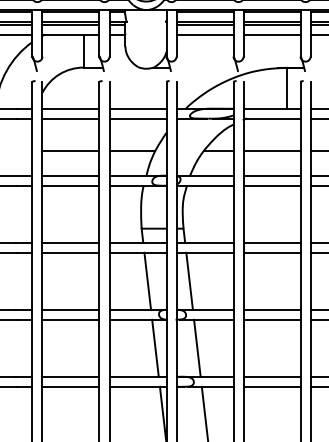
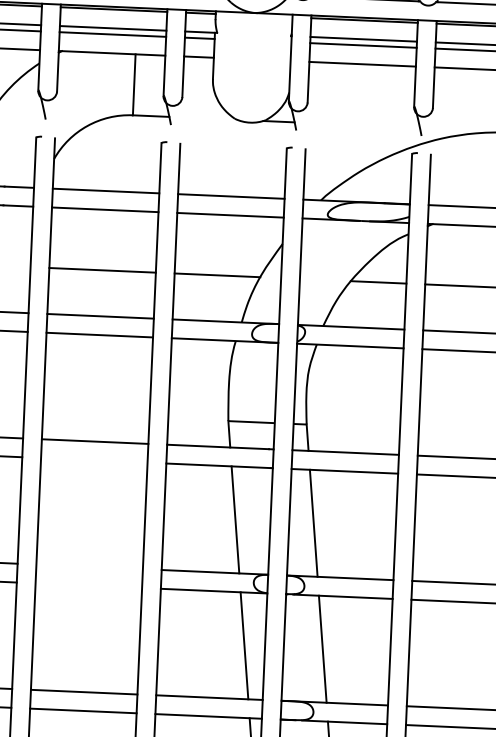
line: (70, 252) -> (93, 459), removed
line: (70, 309) -> (88, 566), removed
line: (70, 319) -> (87, 585), removed

